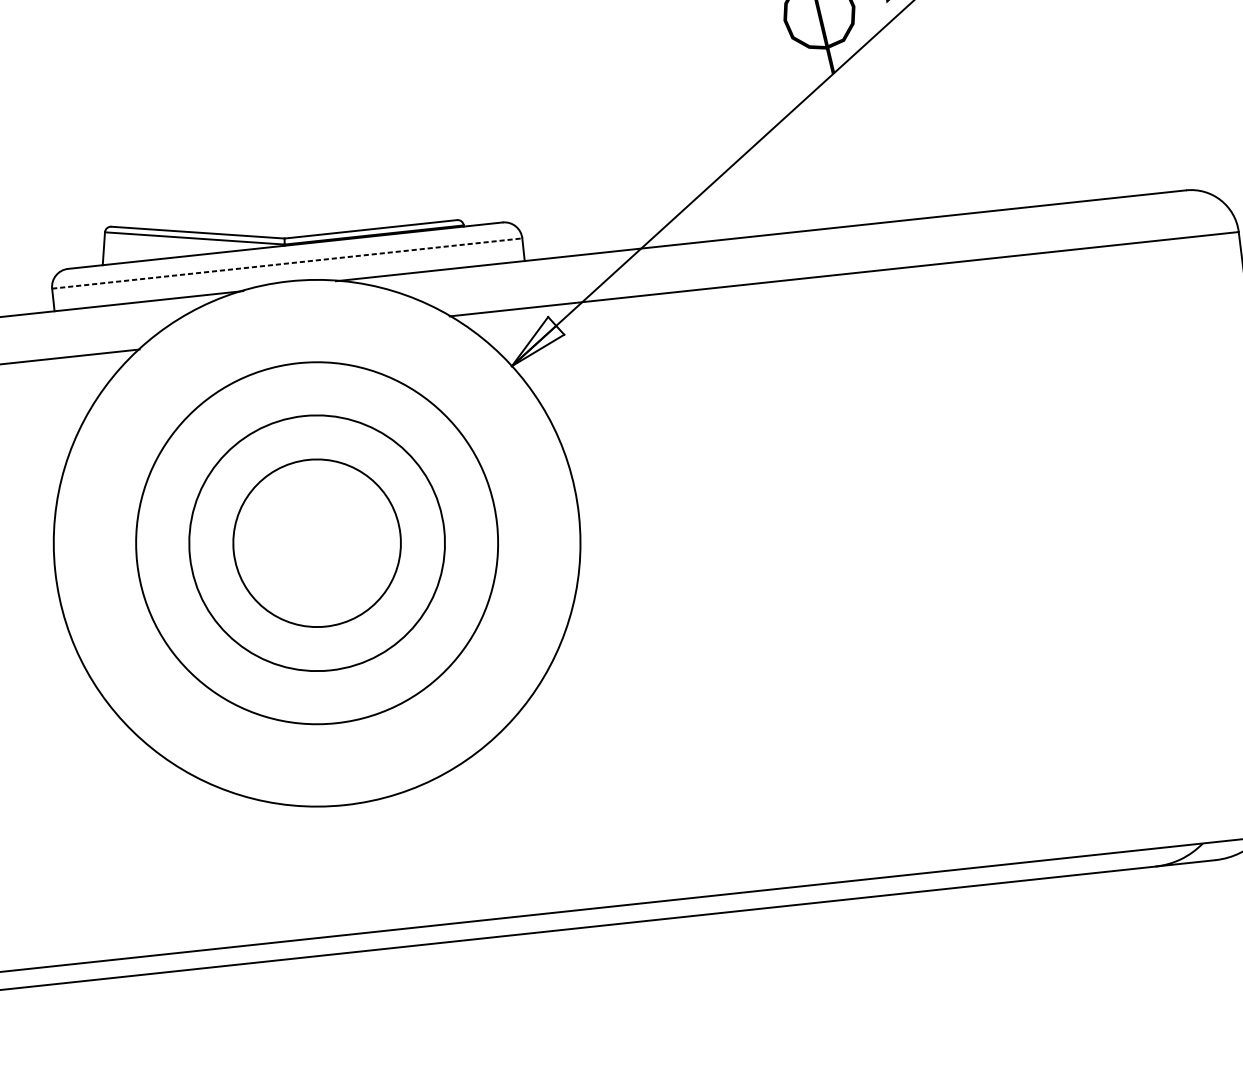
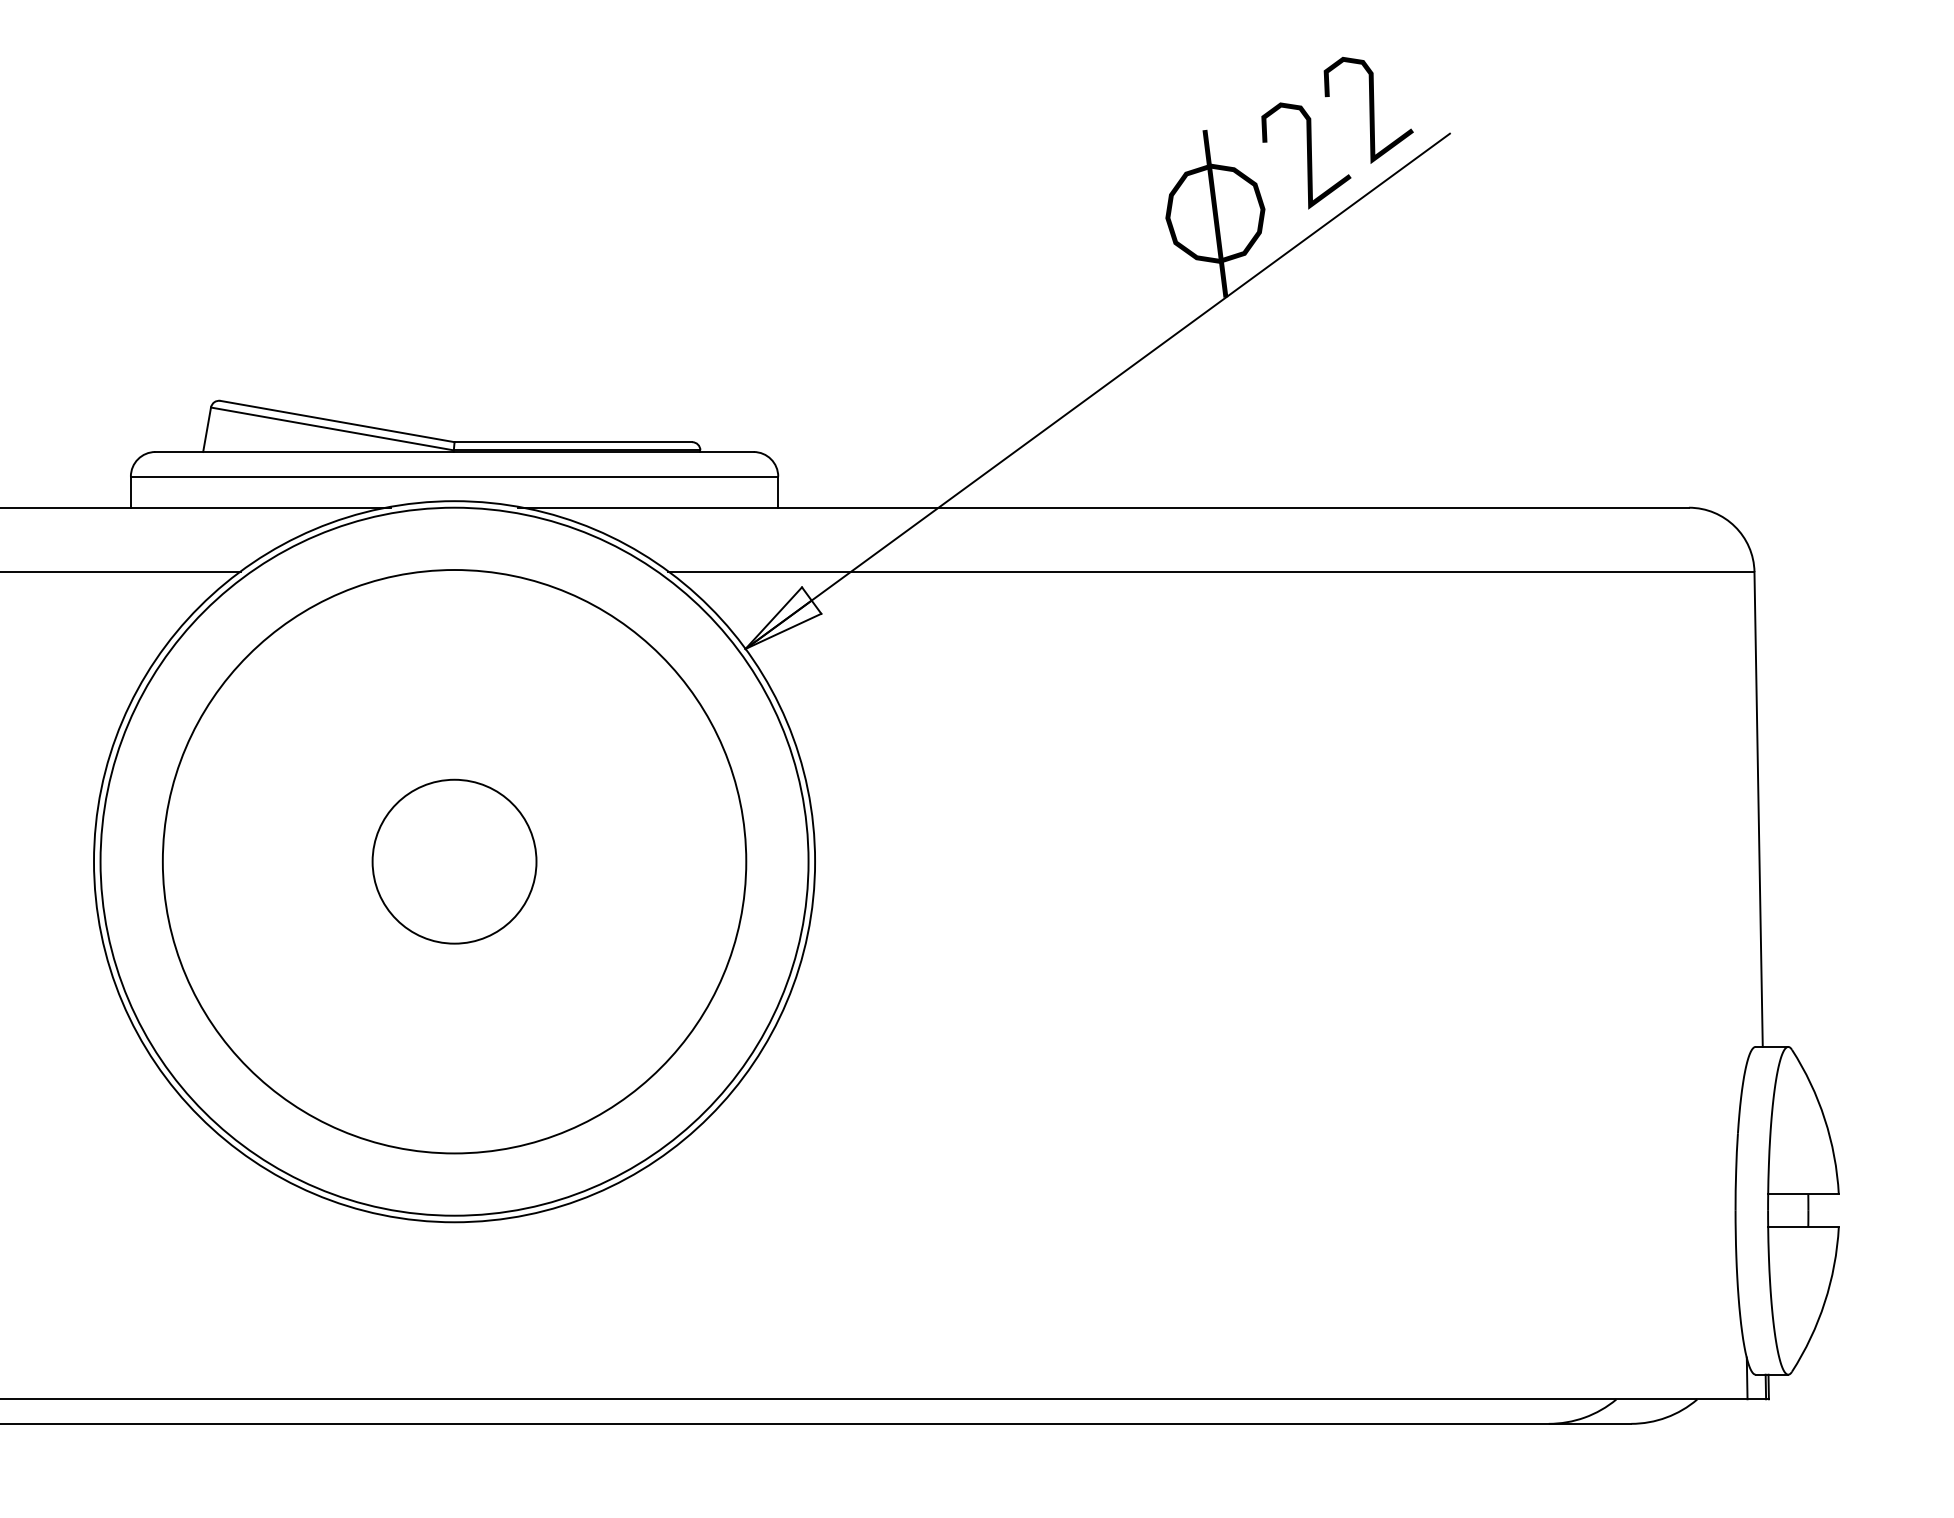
line: (287, 263) -> (454, 476), dashed -> solid
circle: (317, 543) -> (454, 861), size x0.71
circle: (317, 543) -> (454, 861), size x1.43
circle: (317, 543) -> (454, 861), size x1.67

